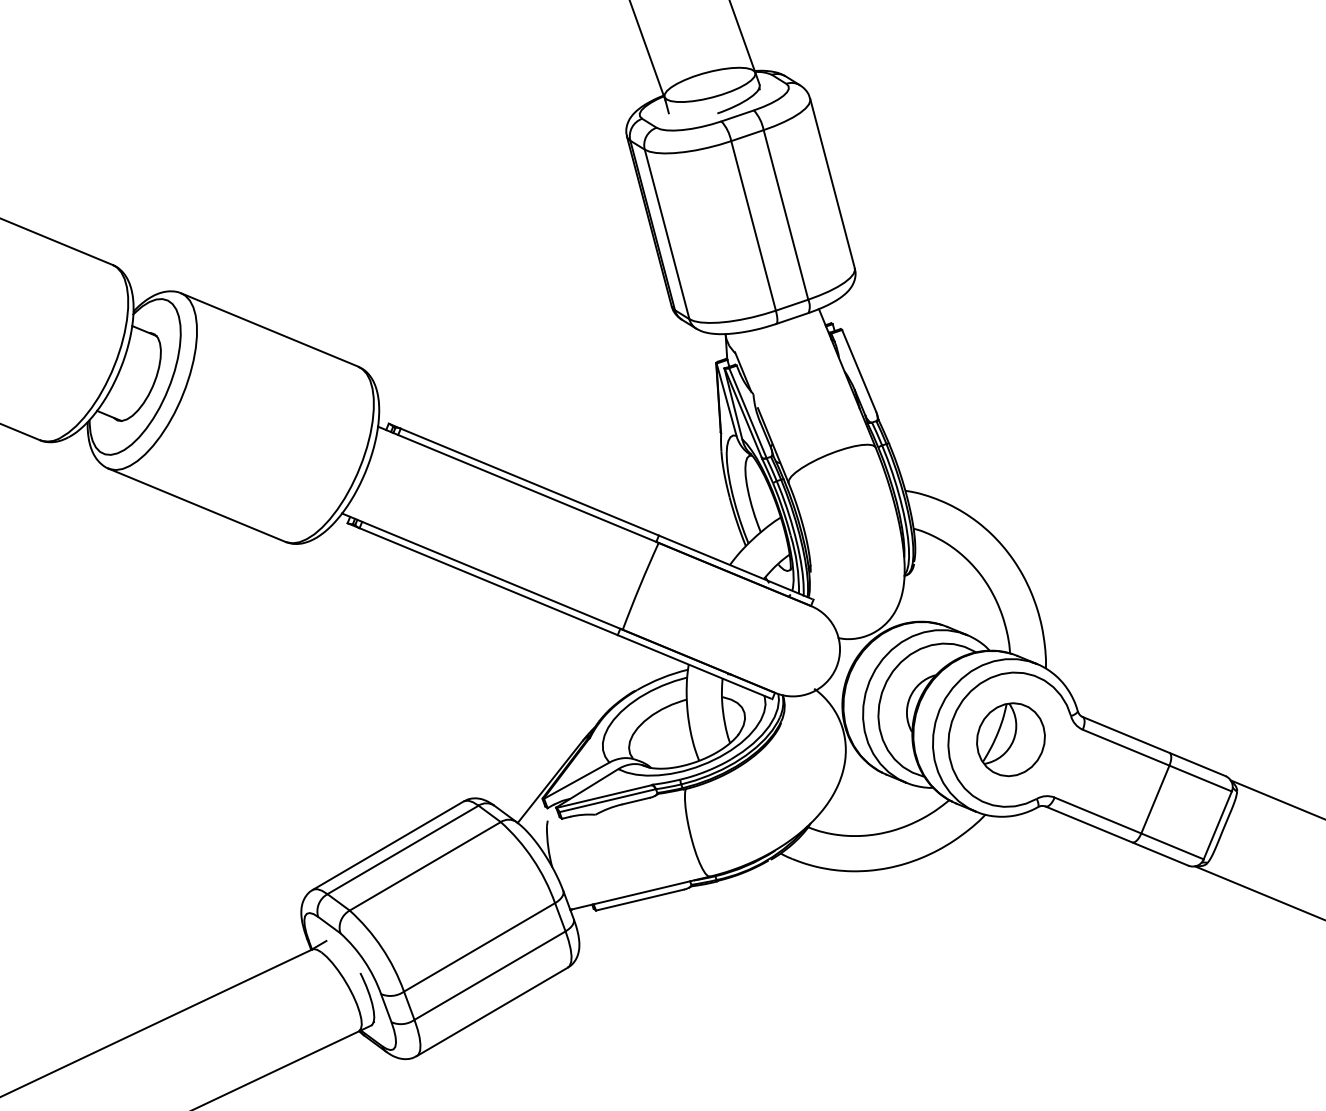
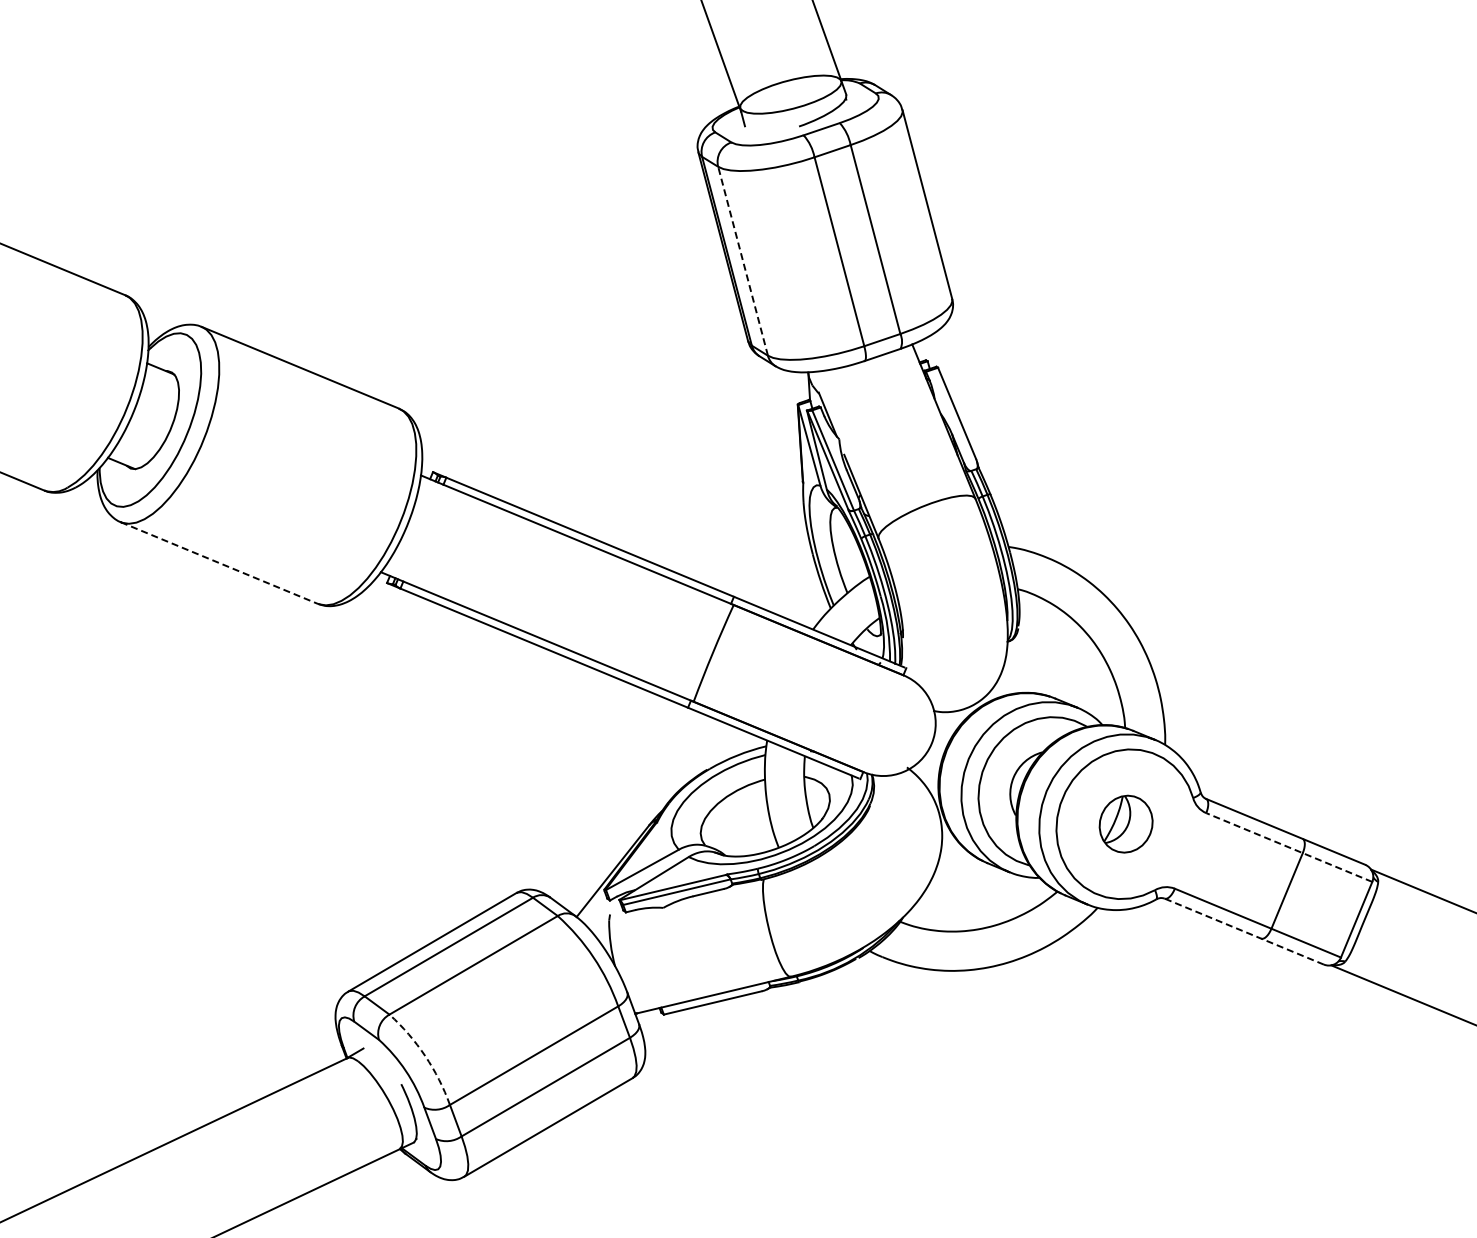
line: (667, 234) -> (743, 261), solid -> dashed
line: (197, 505) -> (219, 563), solid -> dashed
part: (1010, 739) -> (1125, 823), size x0.7
line: (1157, 760) -> (1289, 847), solid -> dashed
line: (1116, 835) -> (1243, 931), solid -> dashed
arc: (382, 948) -> (425, 1056), solid -> dashed

